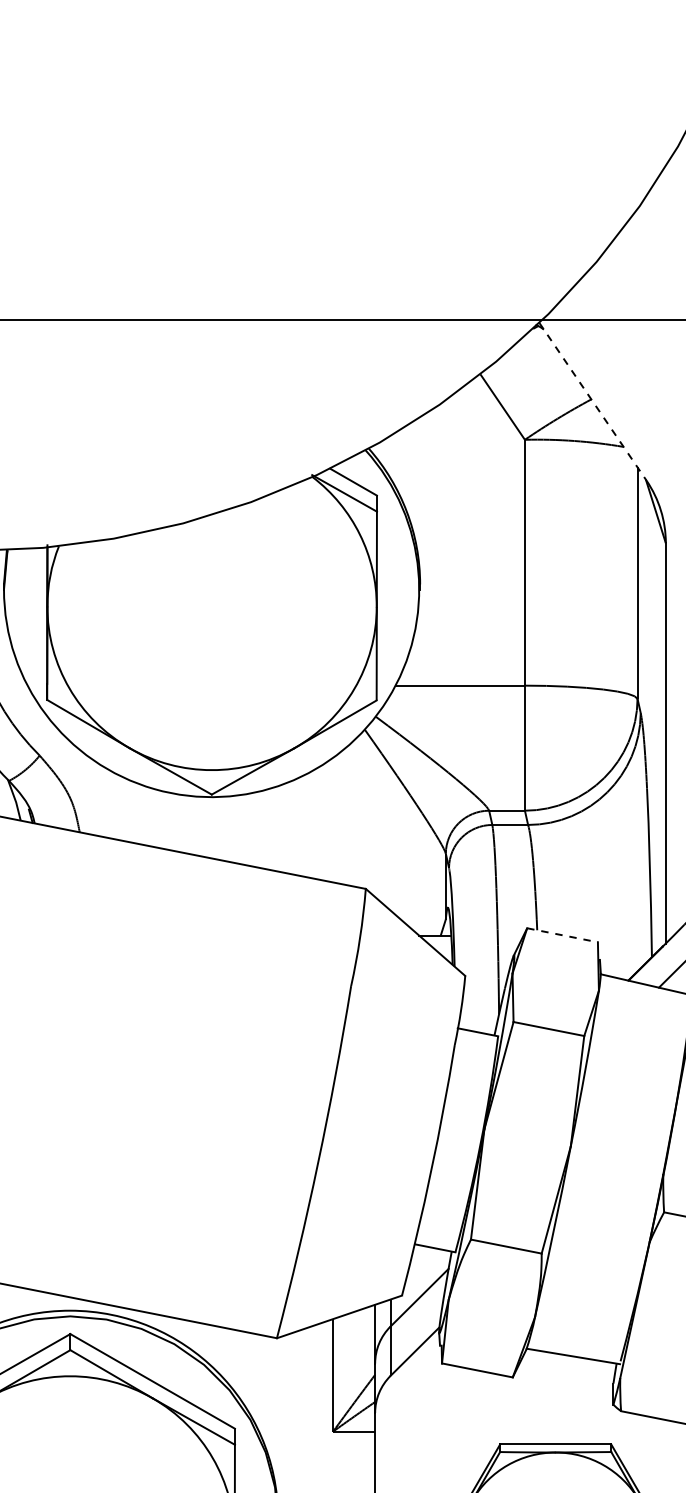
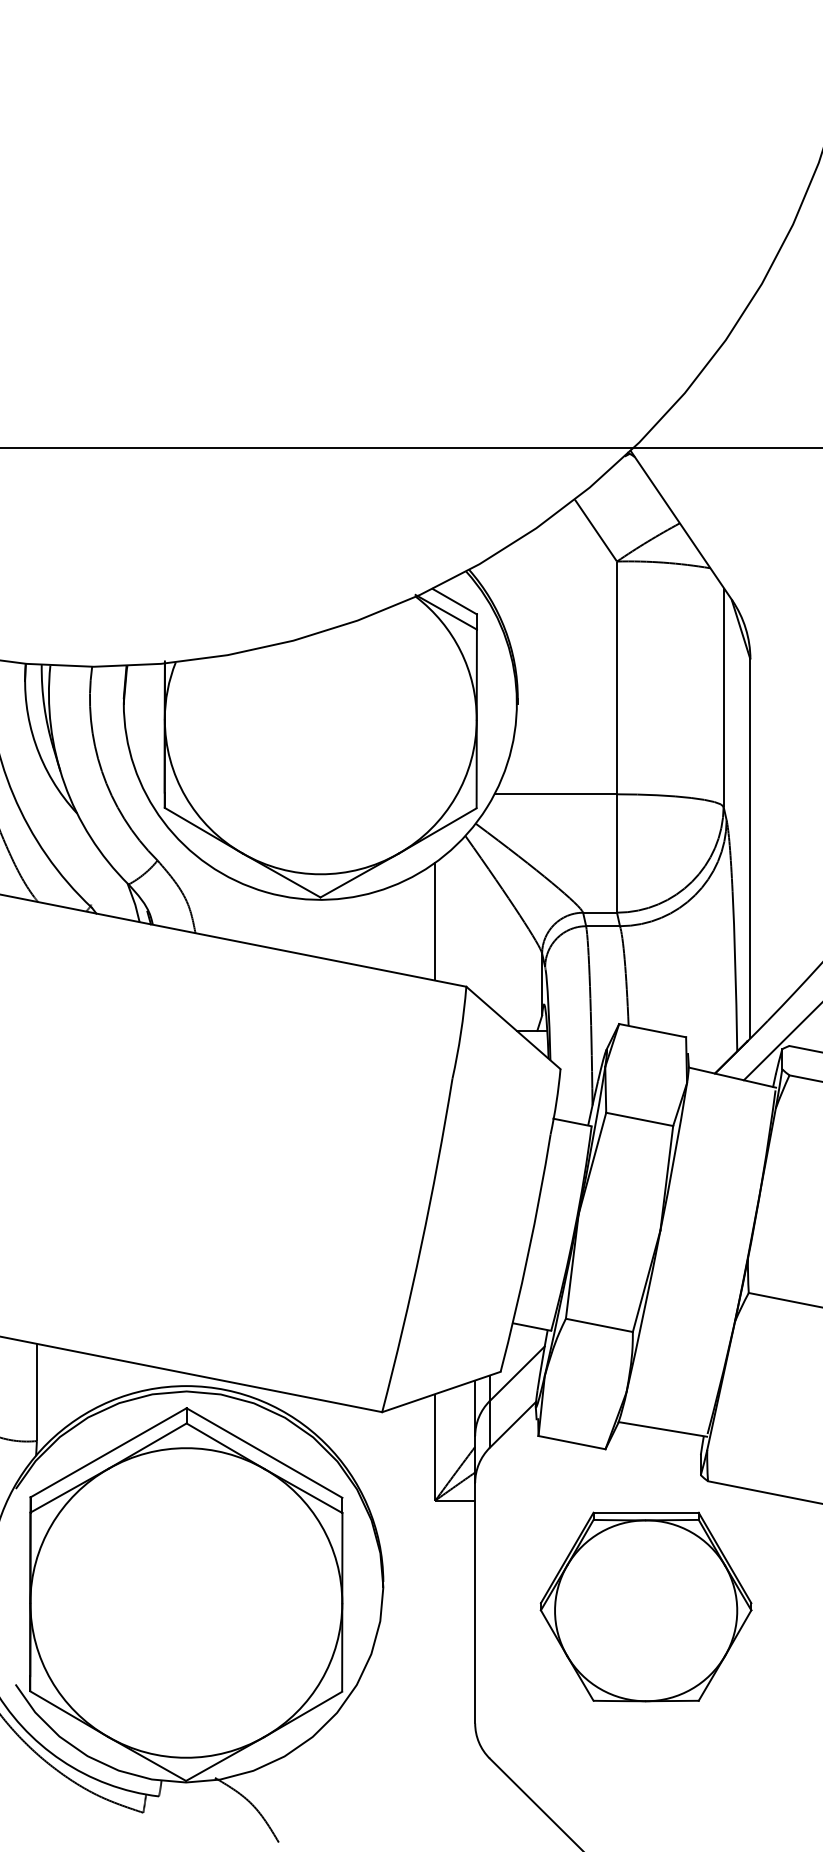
line: (593, 402) -> (681, 526), dashed -> solid
line: (333, 819) -> (435, 921), added
line: (563, 935) -> (653, 1030), dashed -> solid

